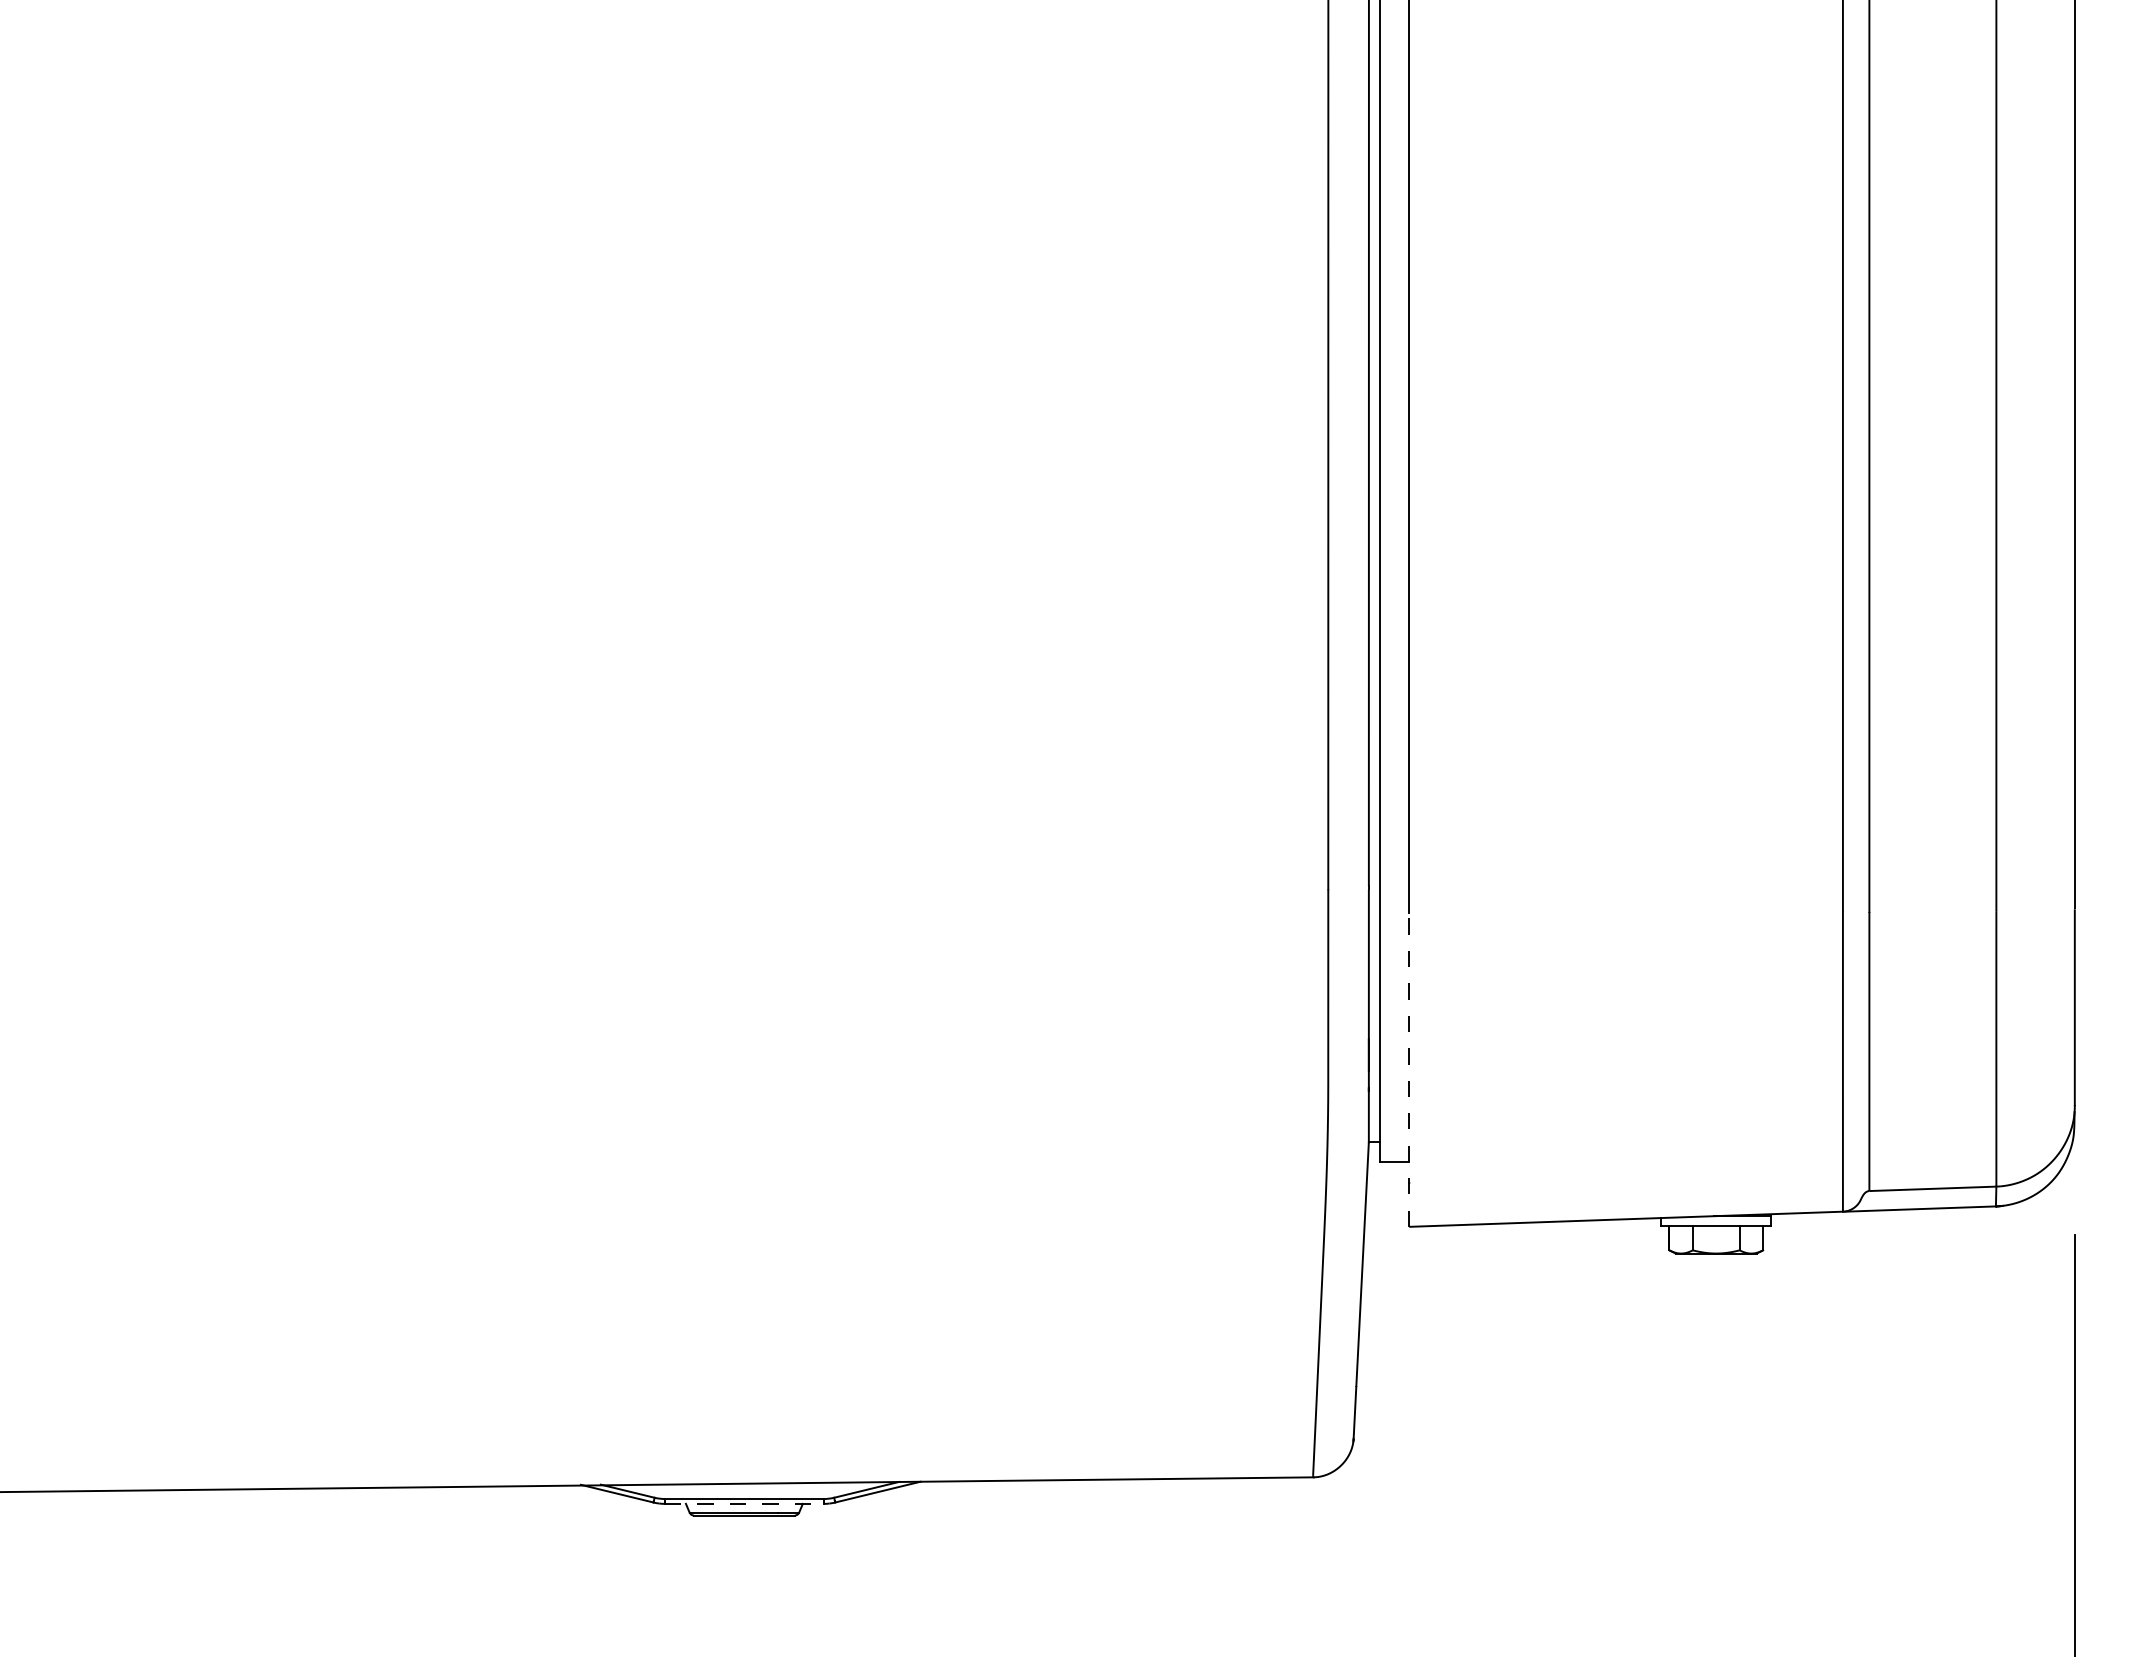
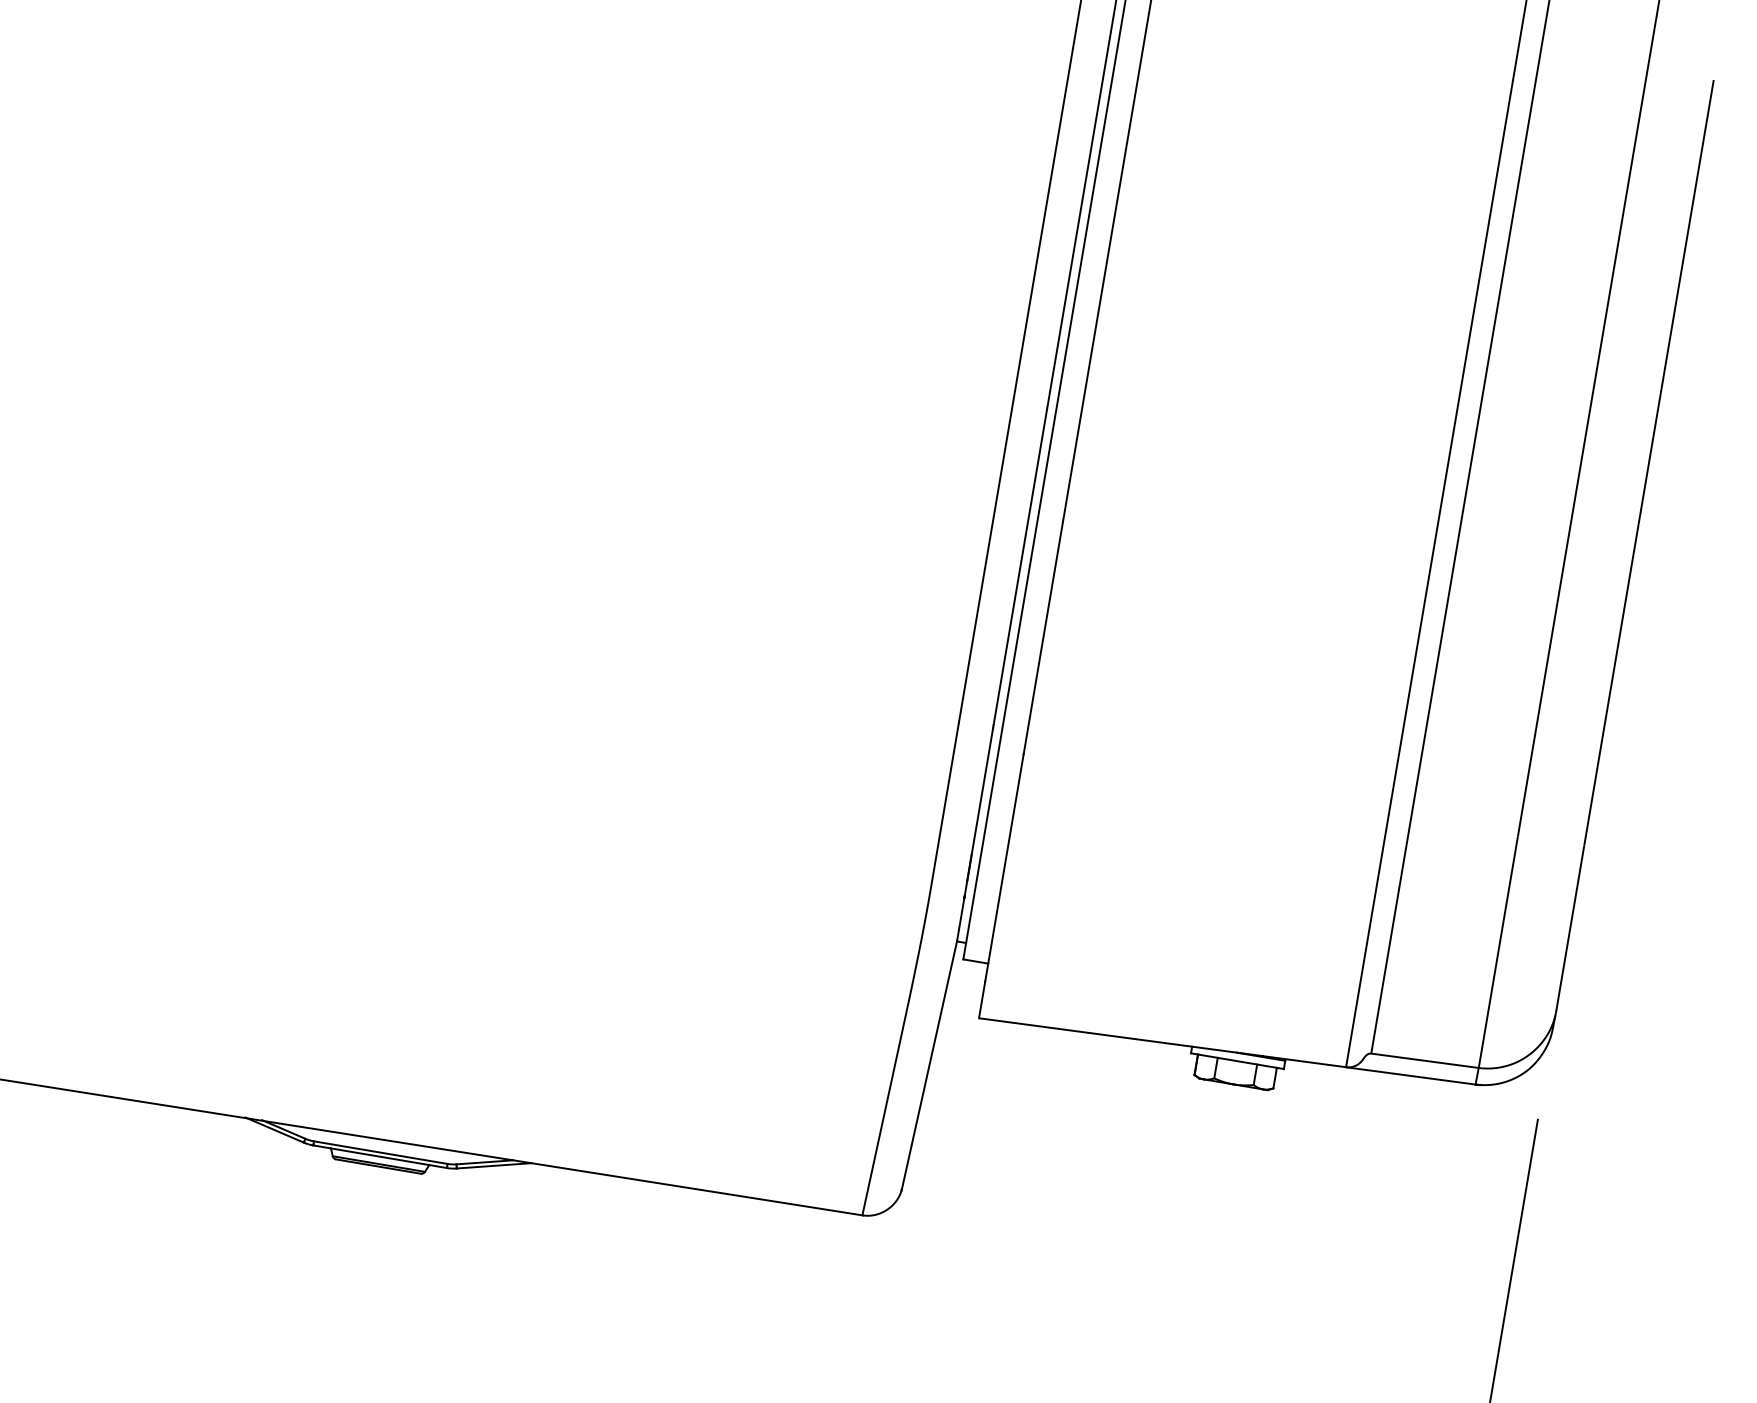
line: (1409, 1069) -> (1001, 885), dashed -> solid
line: (744, 1503) -> (380, 1156), dashed -> solid

